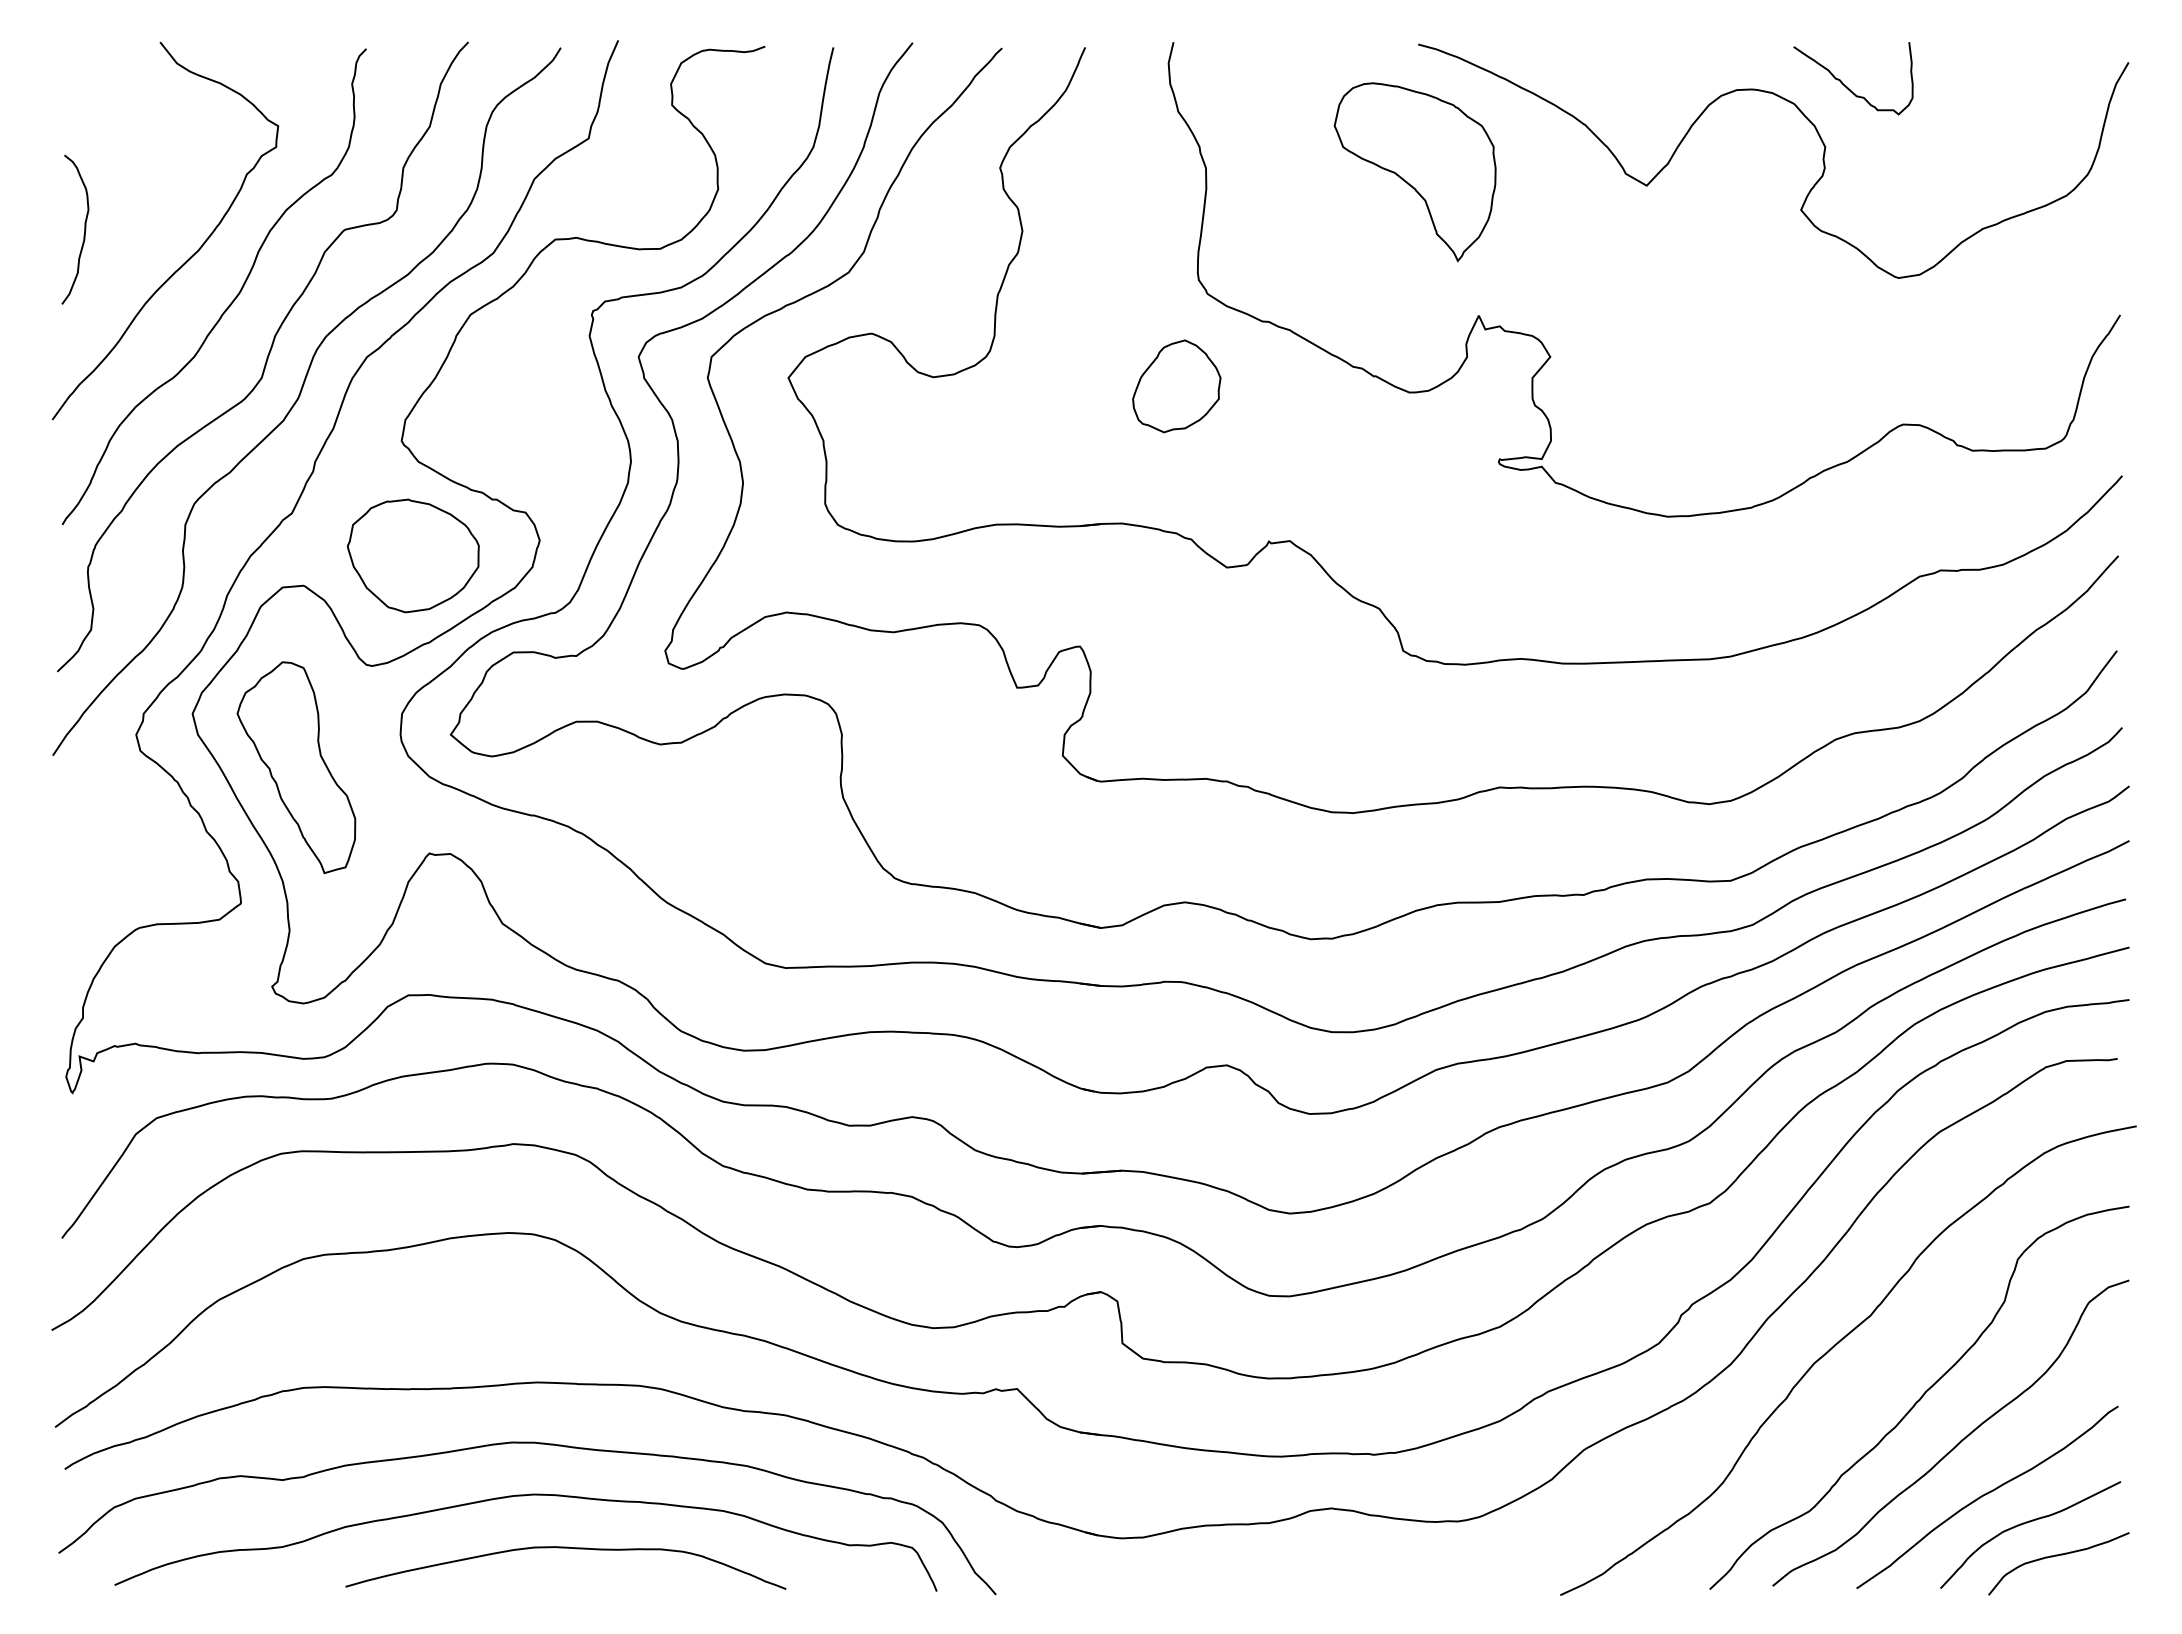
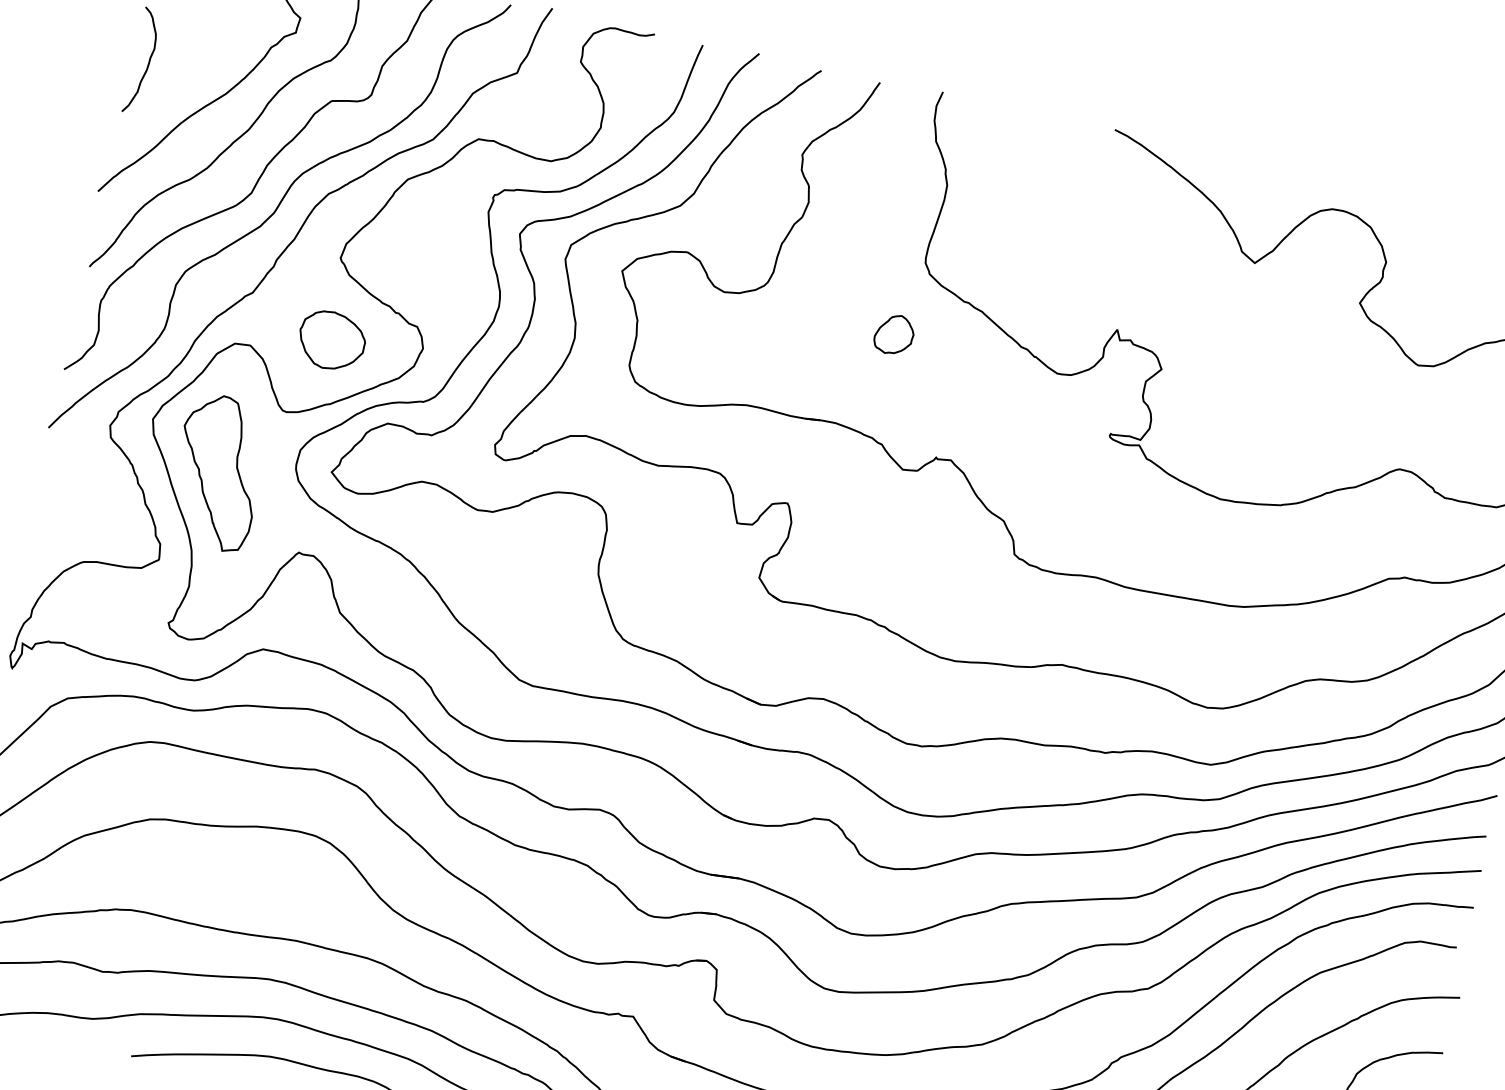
curve: (1846, 85) -> (1410, 222), removed
part: (1414, 172) -> (1093, 219), removed
part: (1176, 386) -> (894, 334), size x0.6
part: (413, 555) -> (331, 340), size x0.7

